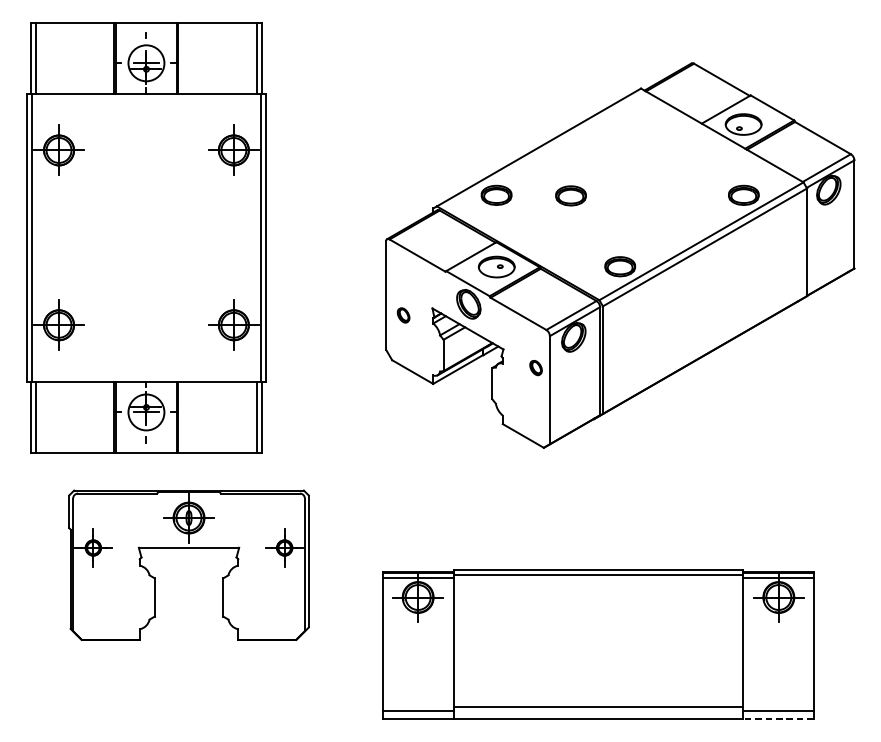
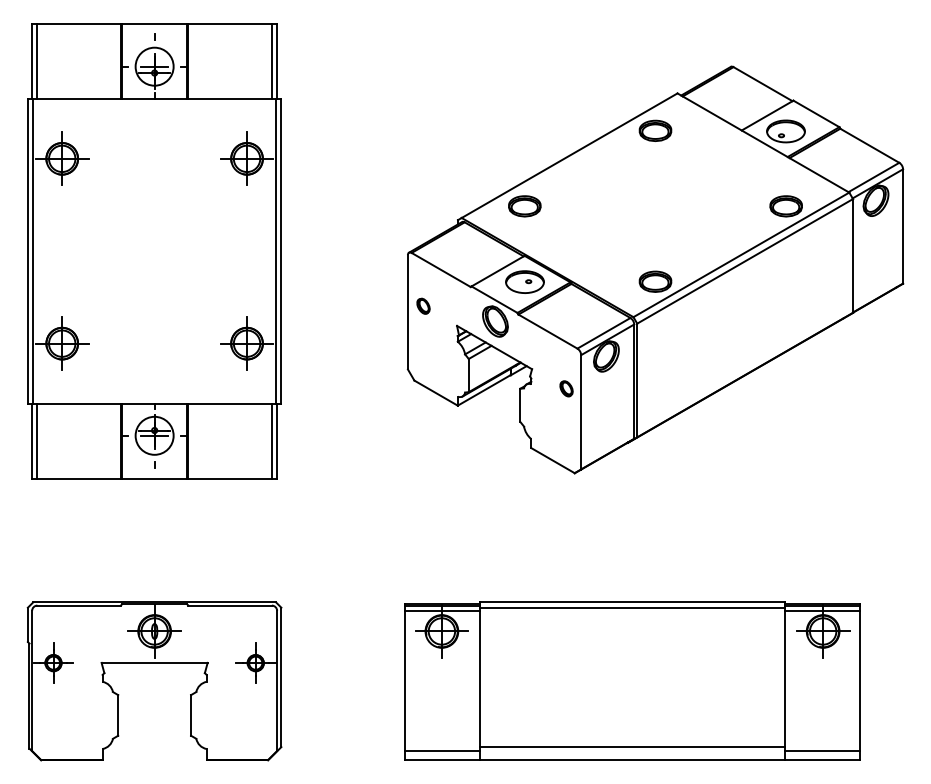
part: (571, 195) -> (655, 130), moved
part: (403, 314) -> (423, 305), moved
part: (188, 548) -> (154, 663), moved
line: (778, 719) -> (822, 760), dashed -> solid

